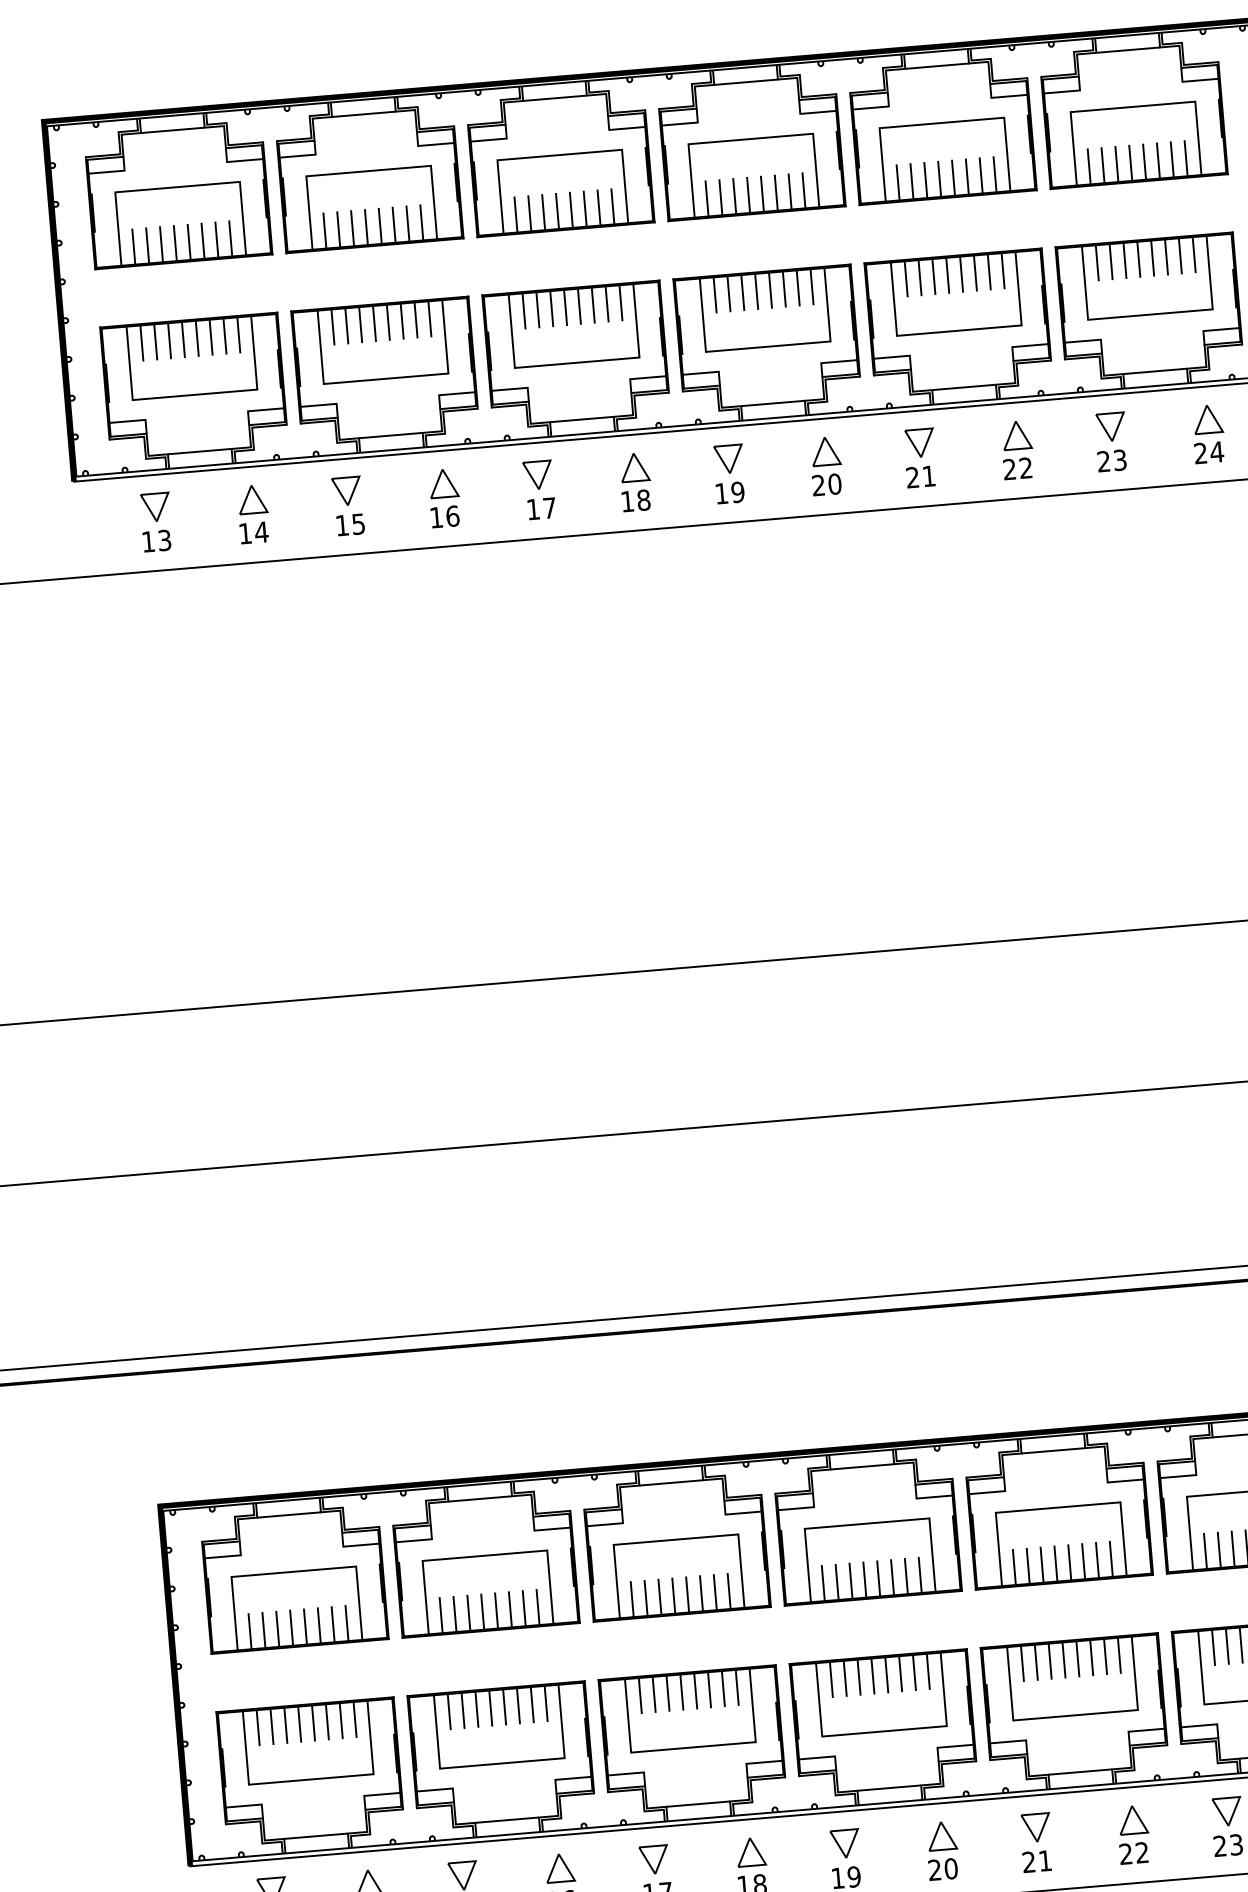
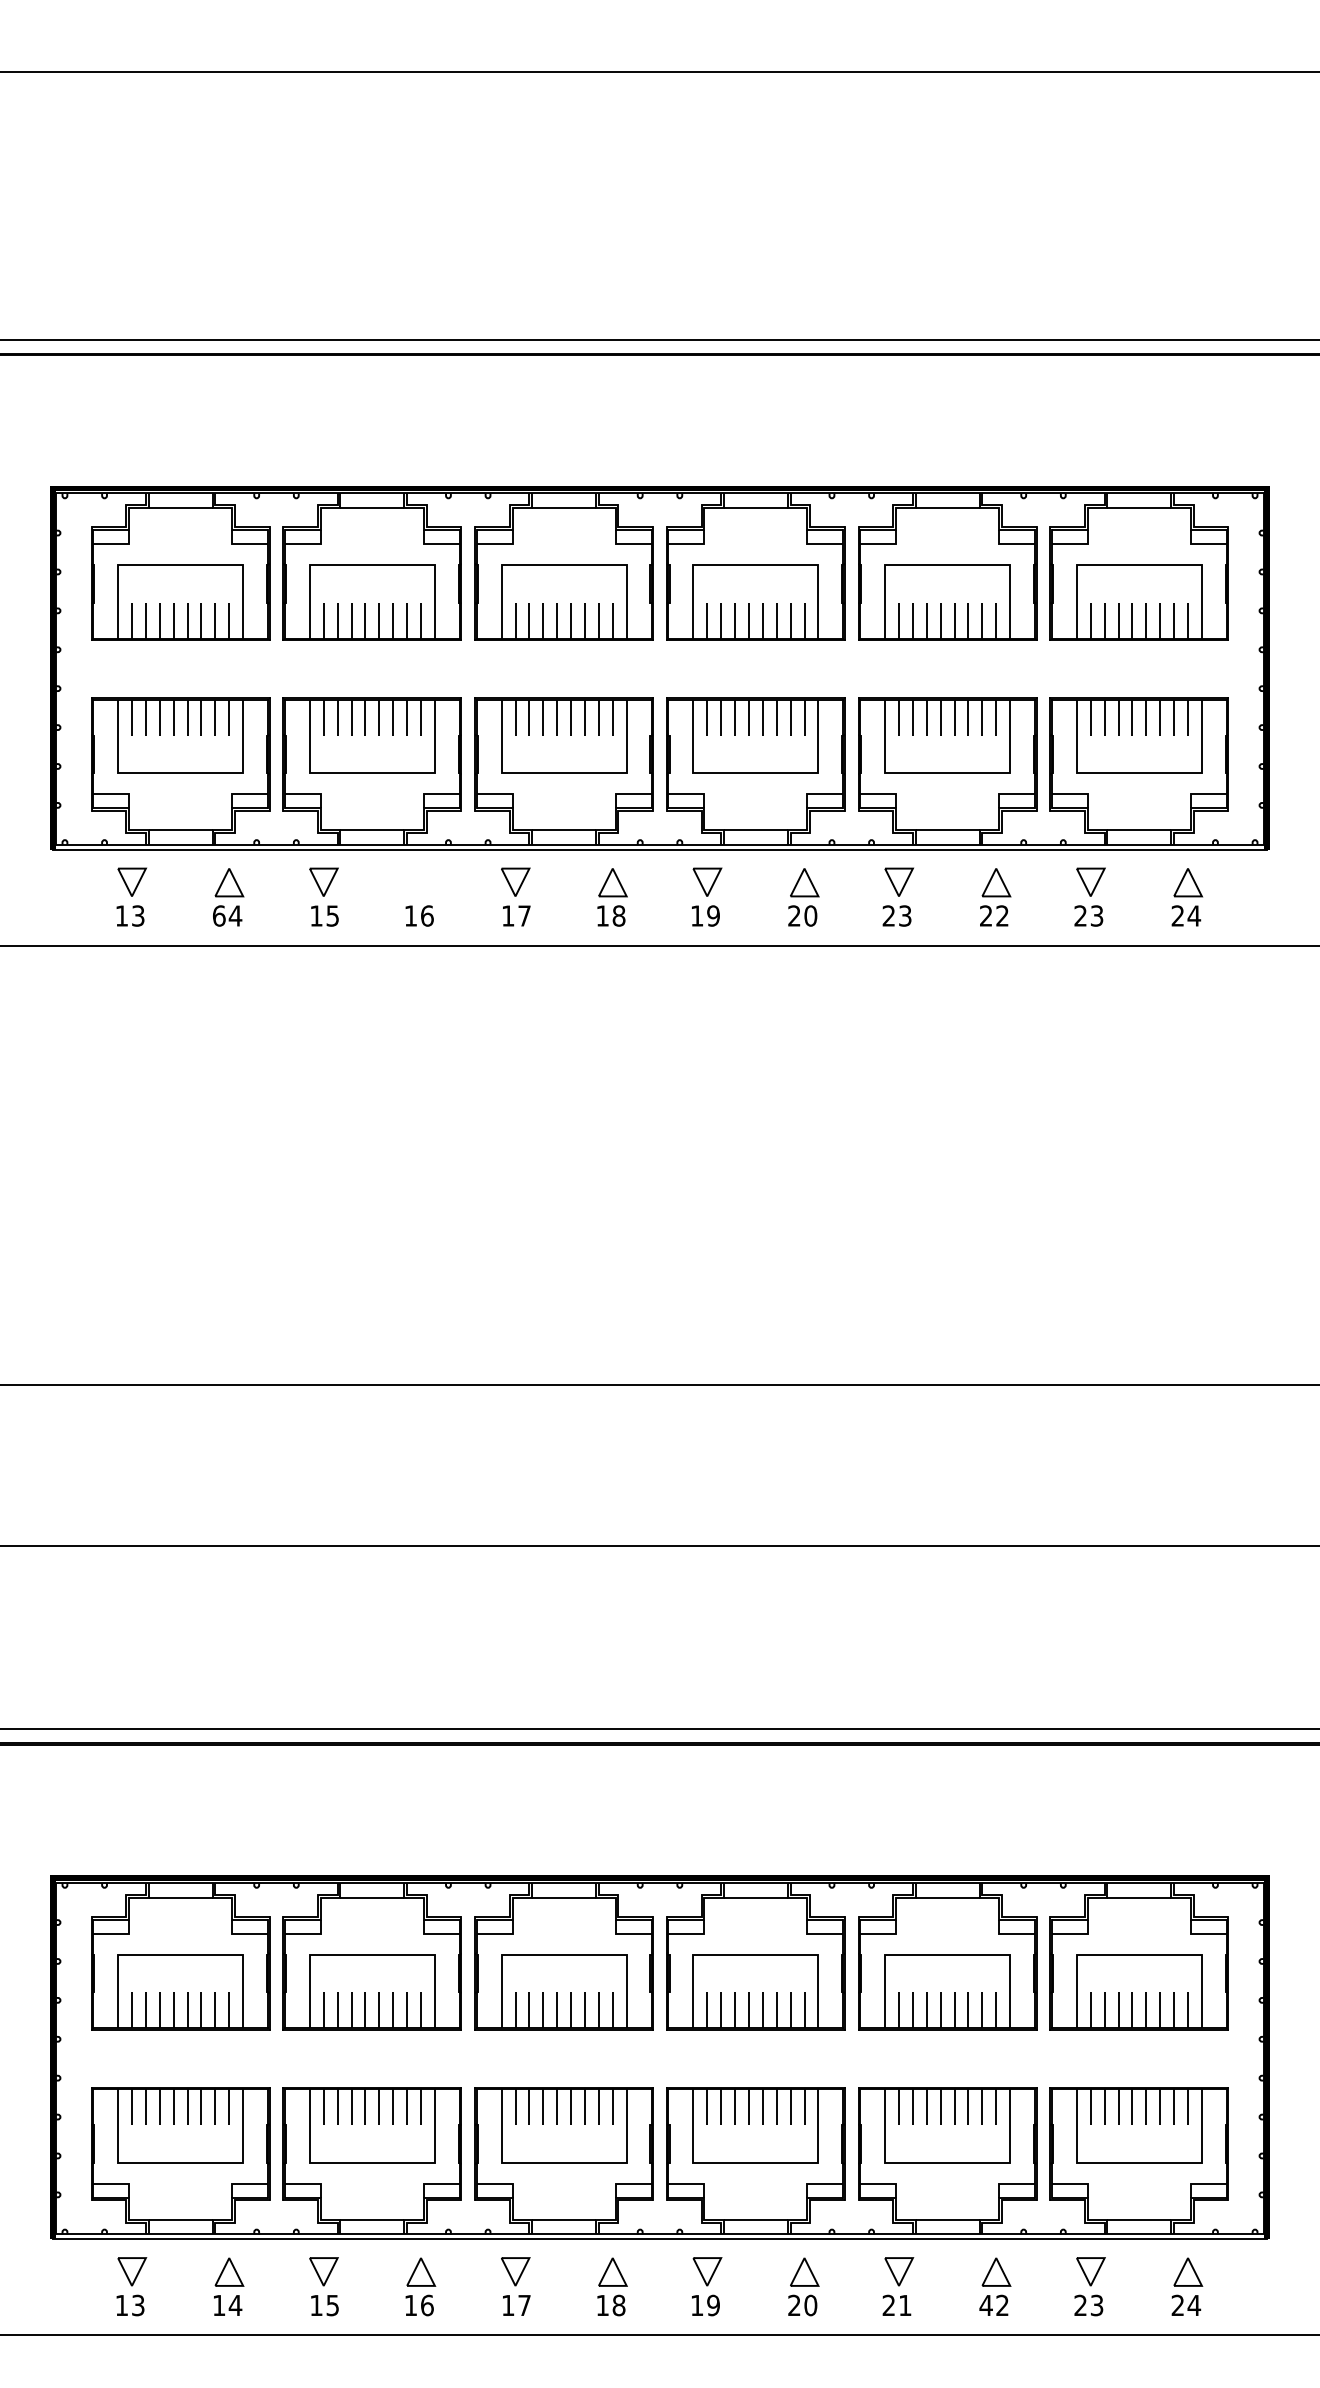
text: (929, 475) -> (905, 915), 21 -> 23
part: (444, 483) -> (421, 882), removed
text: (245, 533) -> (219, 915), 14 -> 64
text: (1125, 1853) -> (985, 2304), 22 -> 42

